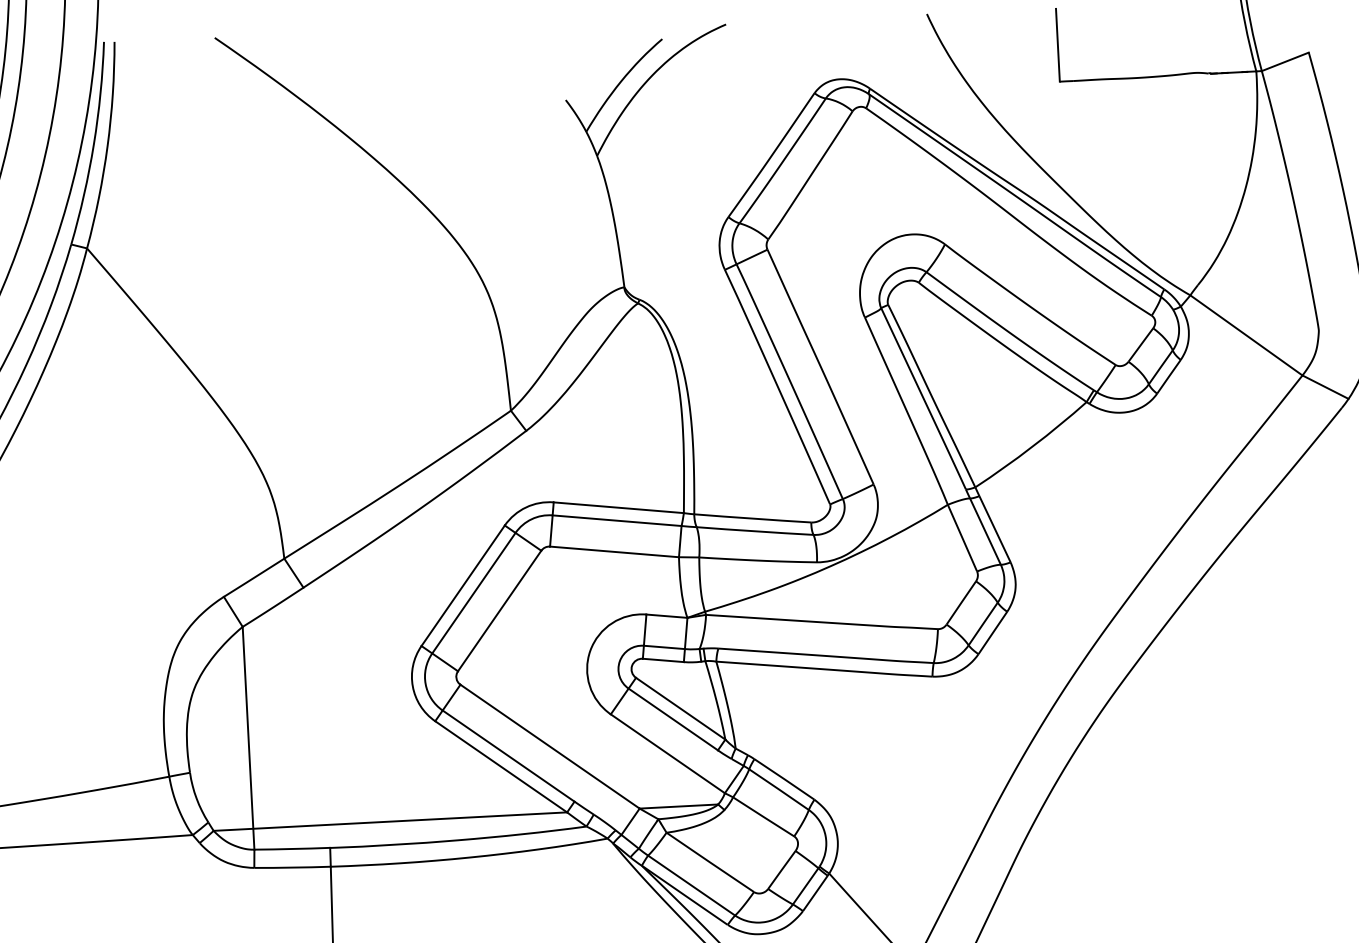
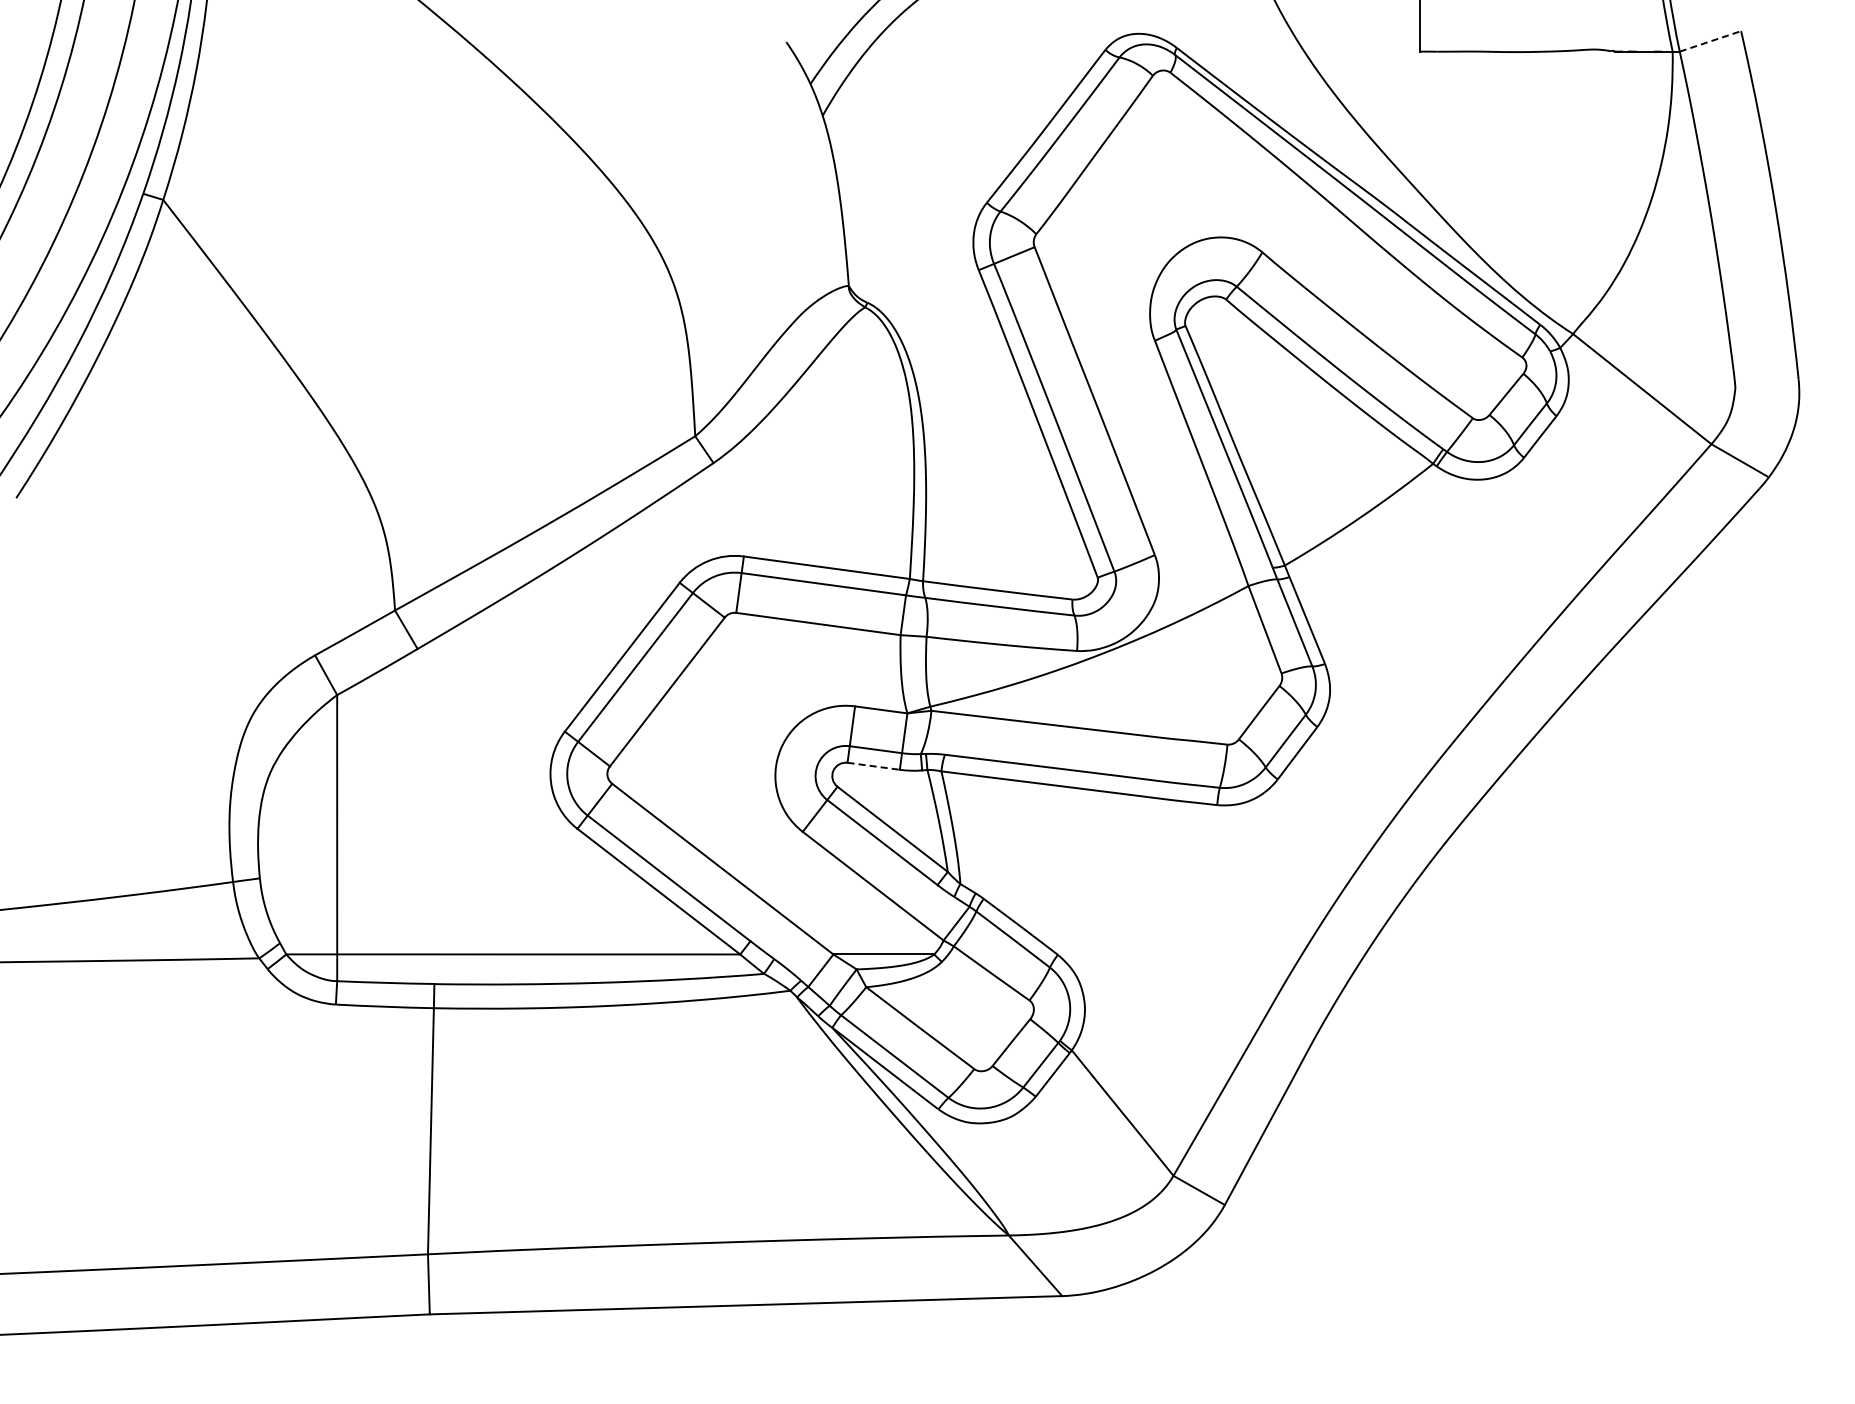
line: (1285, 61) -> (1710, 41), solid -> dashed
line: (664, 660) -> (874, 766), solid -> dashed

